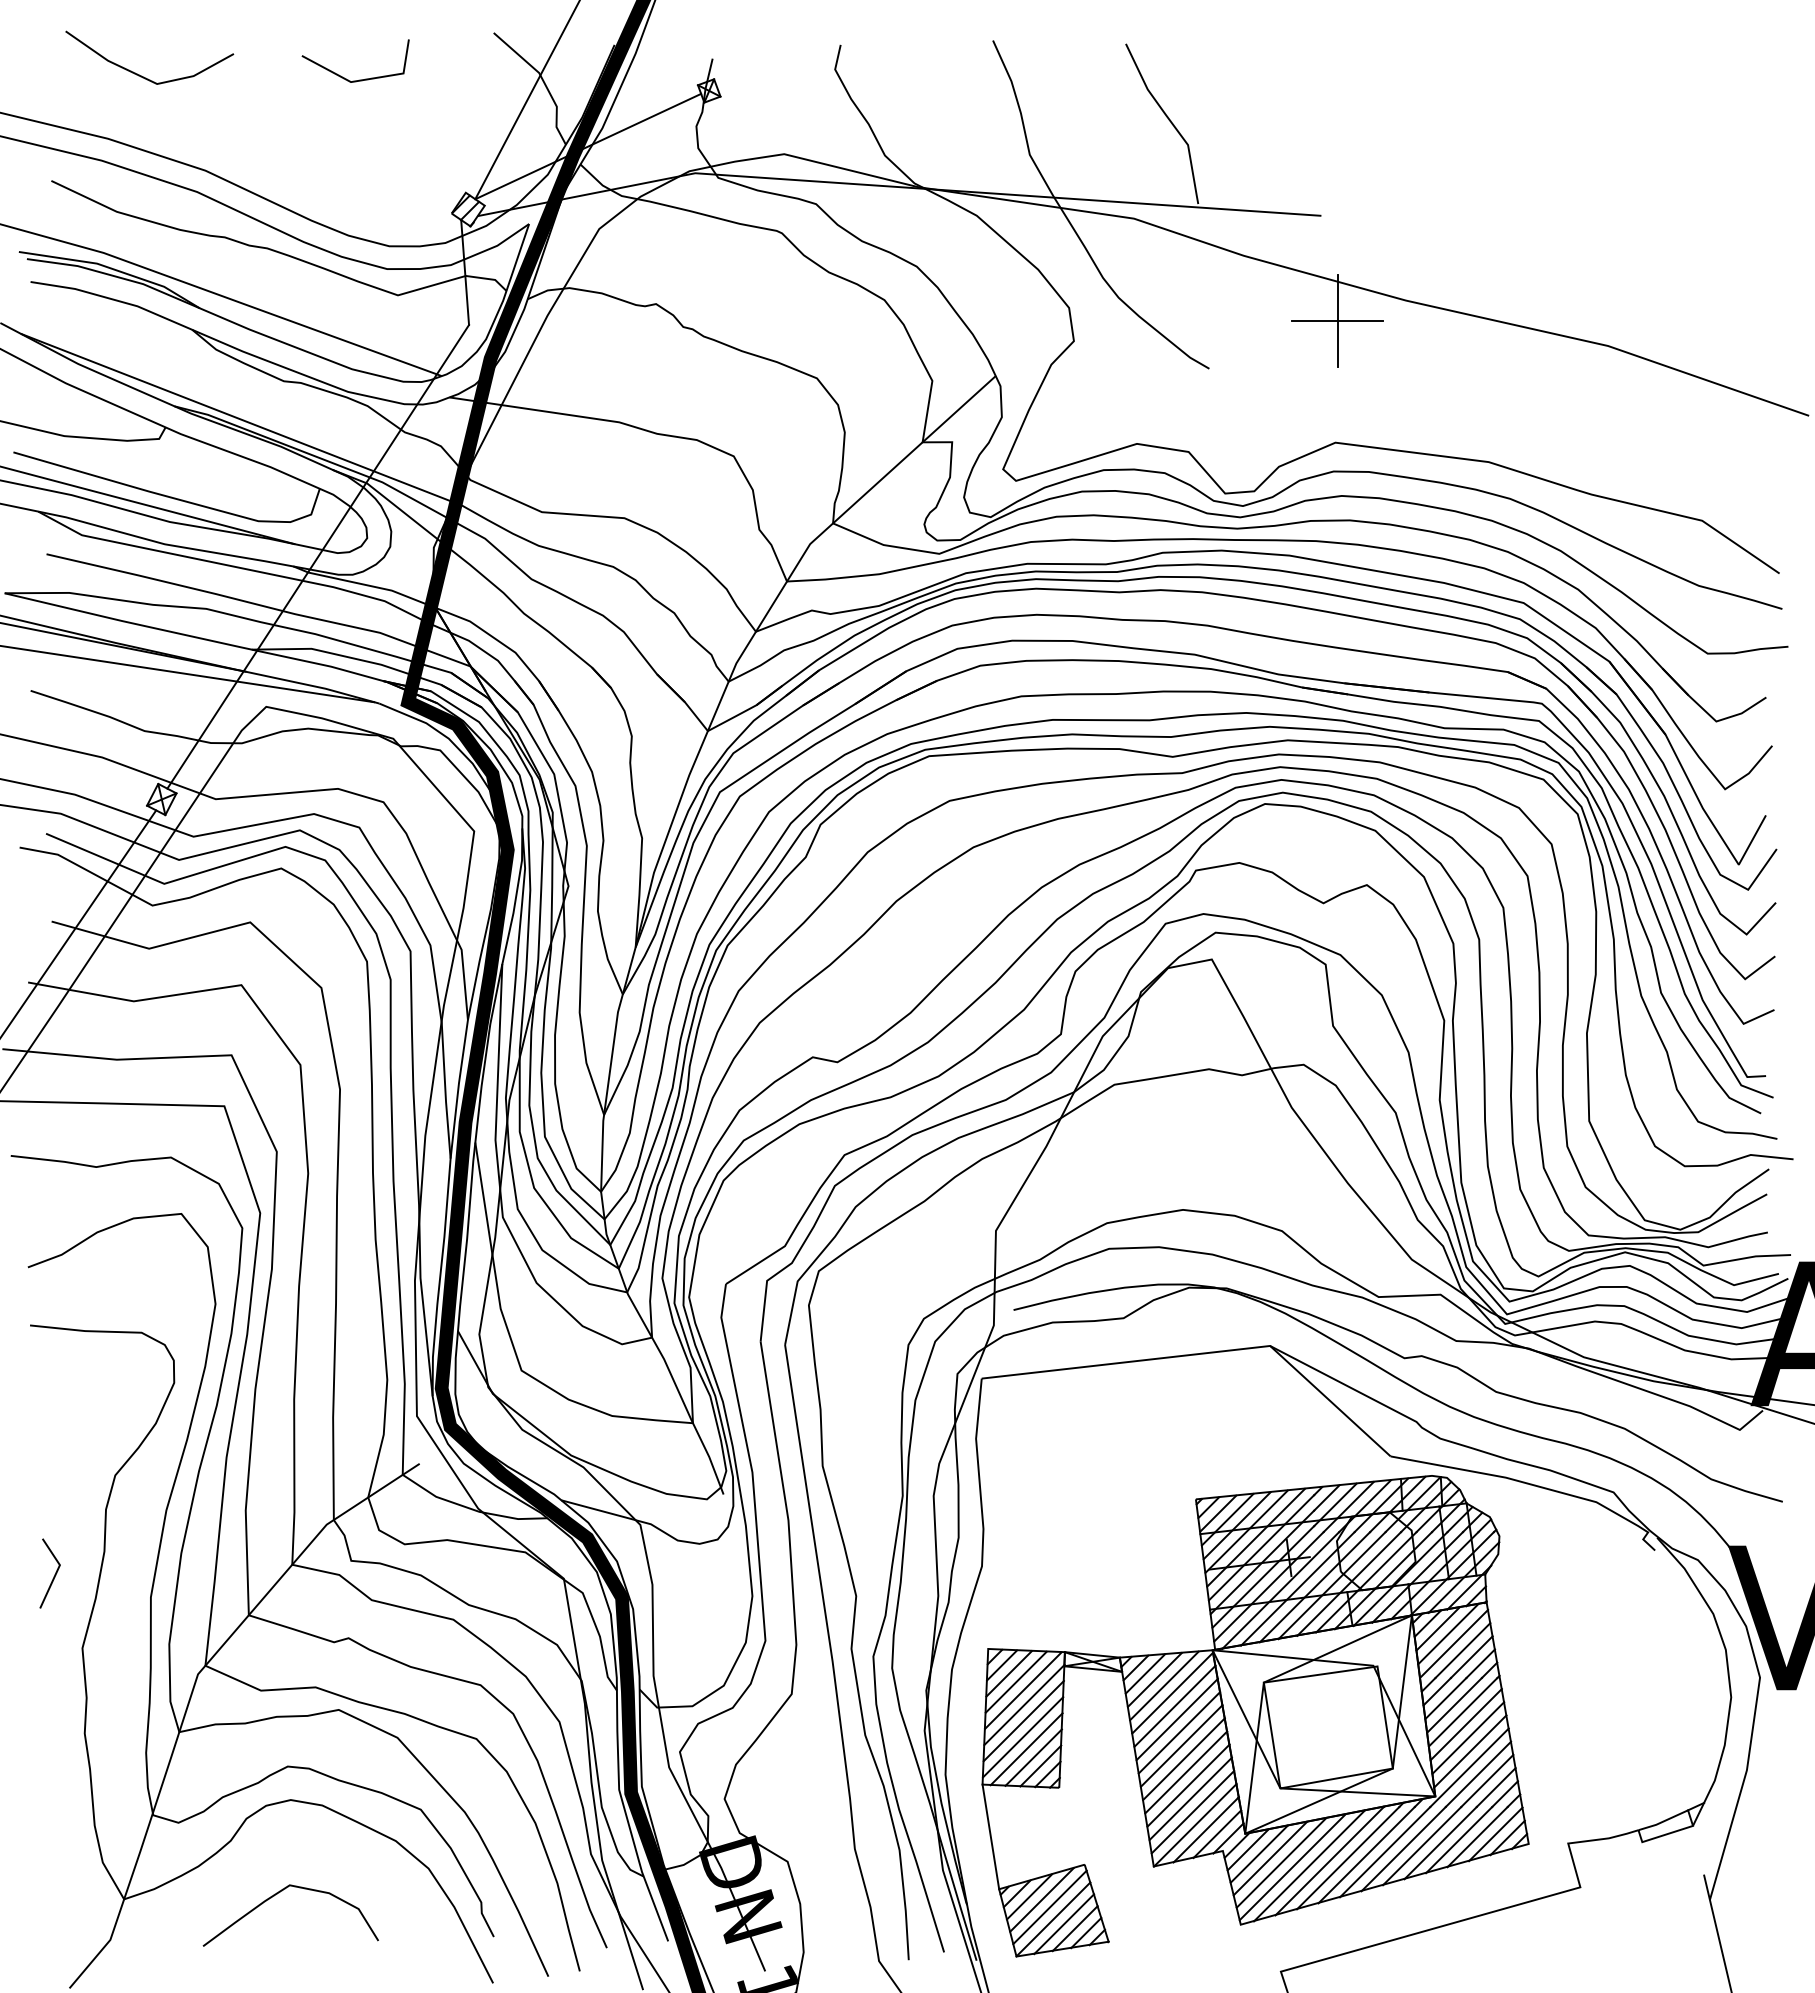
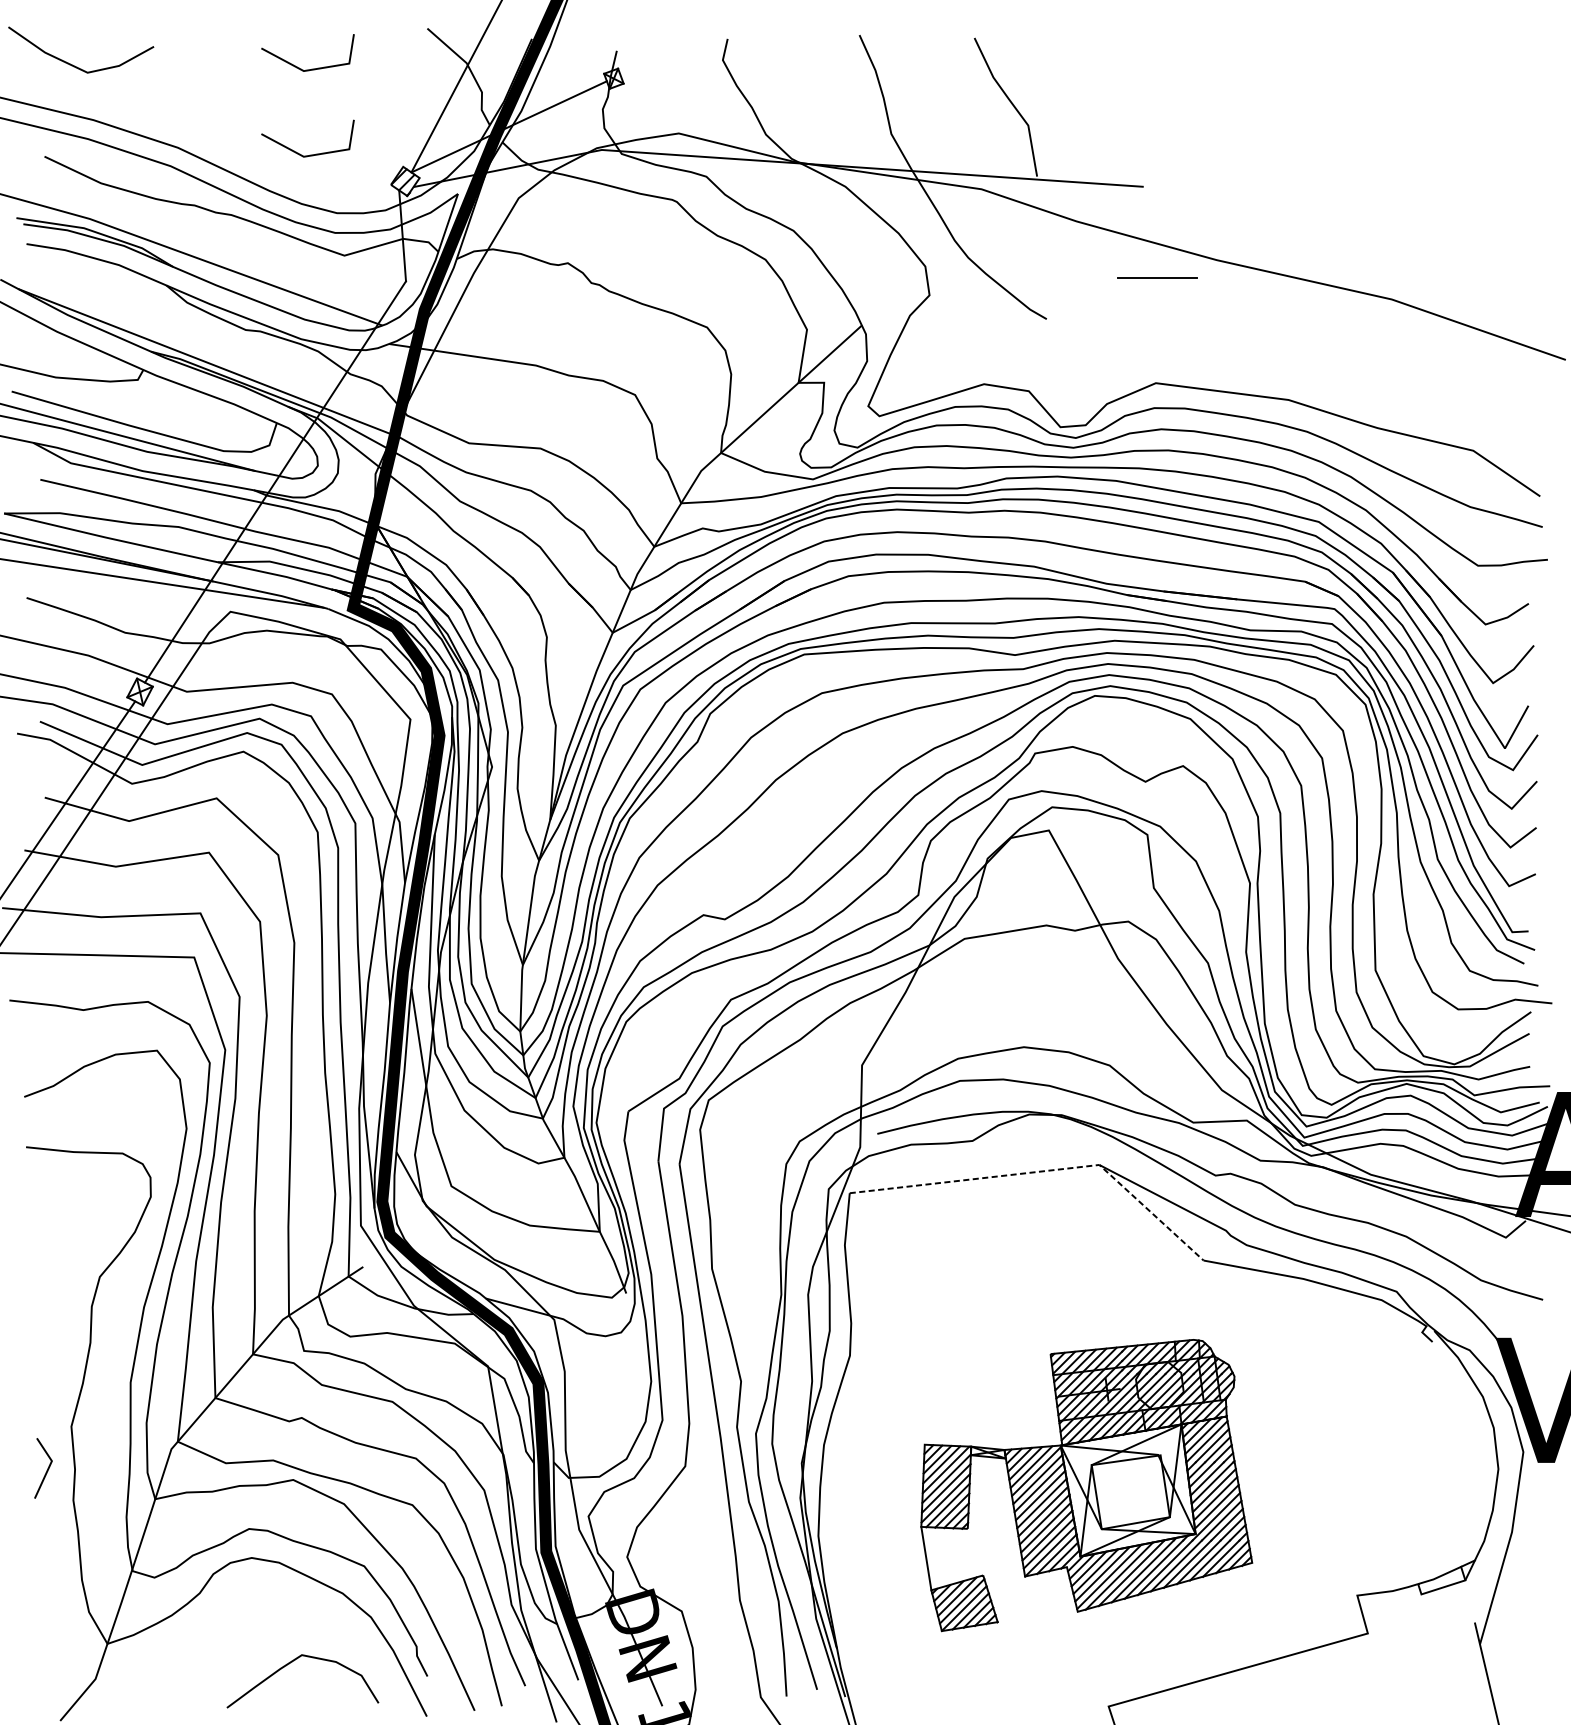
line: (141, 75) -> (74, 65), moved
line: (359, 178) -> (311, 154), added
line: (1337, 320) -> (1157, 277), removed
line: (1207, 1353) -> (1045, 1171), solid -> dashed
line: (53, 1576) -> (46, 1470), moved
part: (1255, 1716) -> (1086, 1485), size x0.7
curve: (277, 1894) -> (291, 1663), moved

